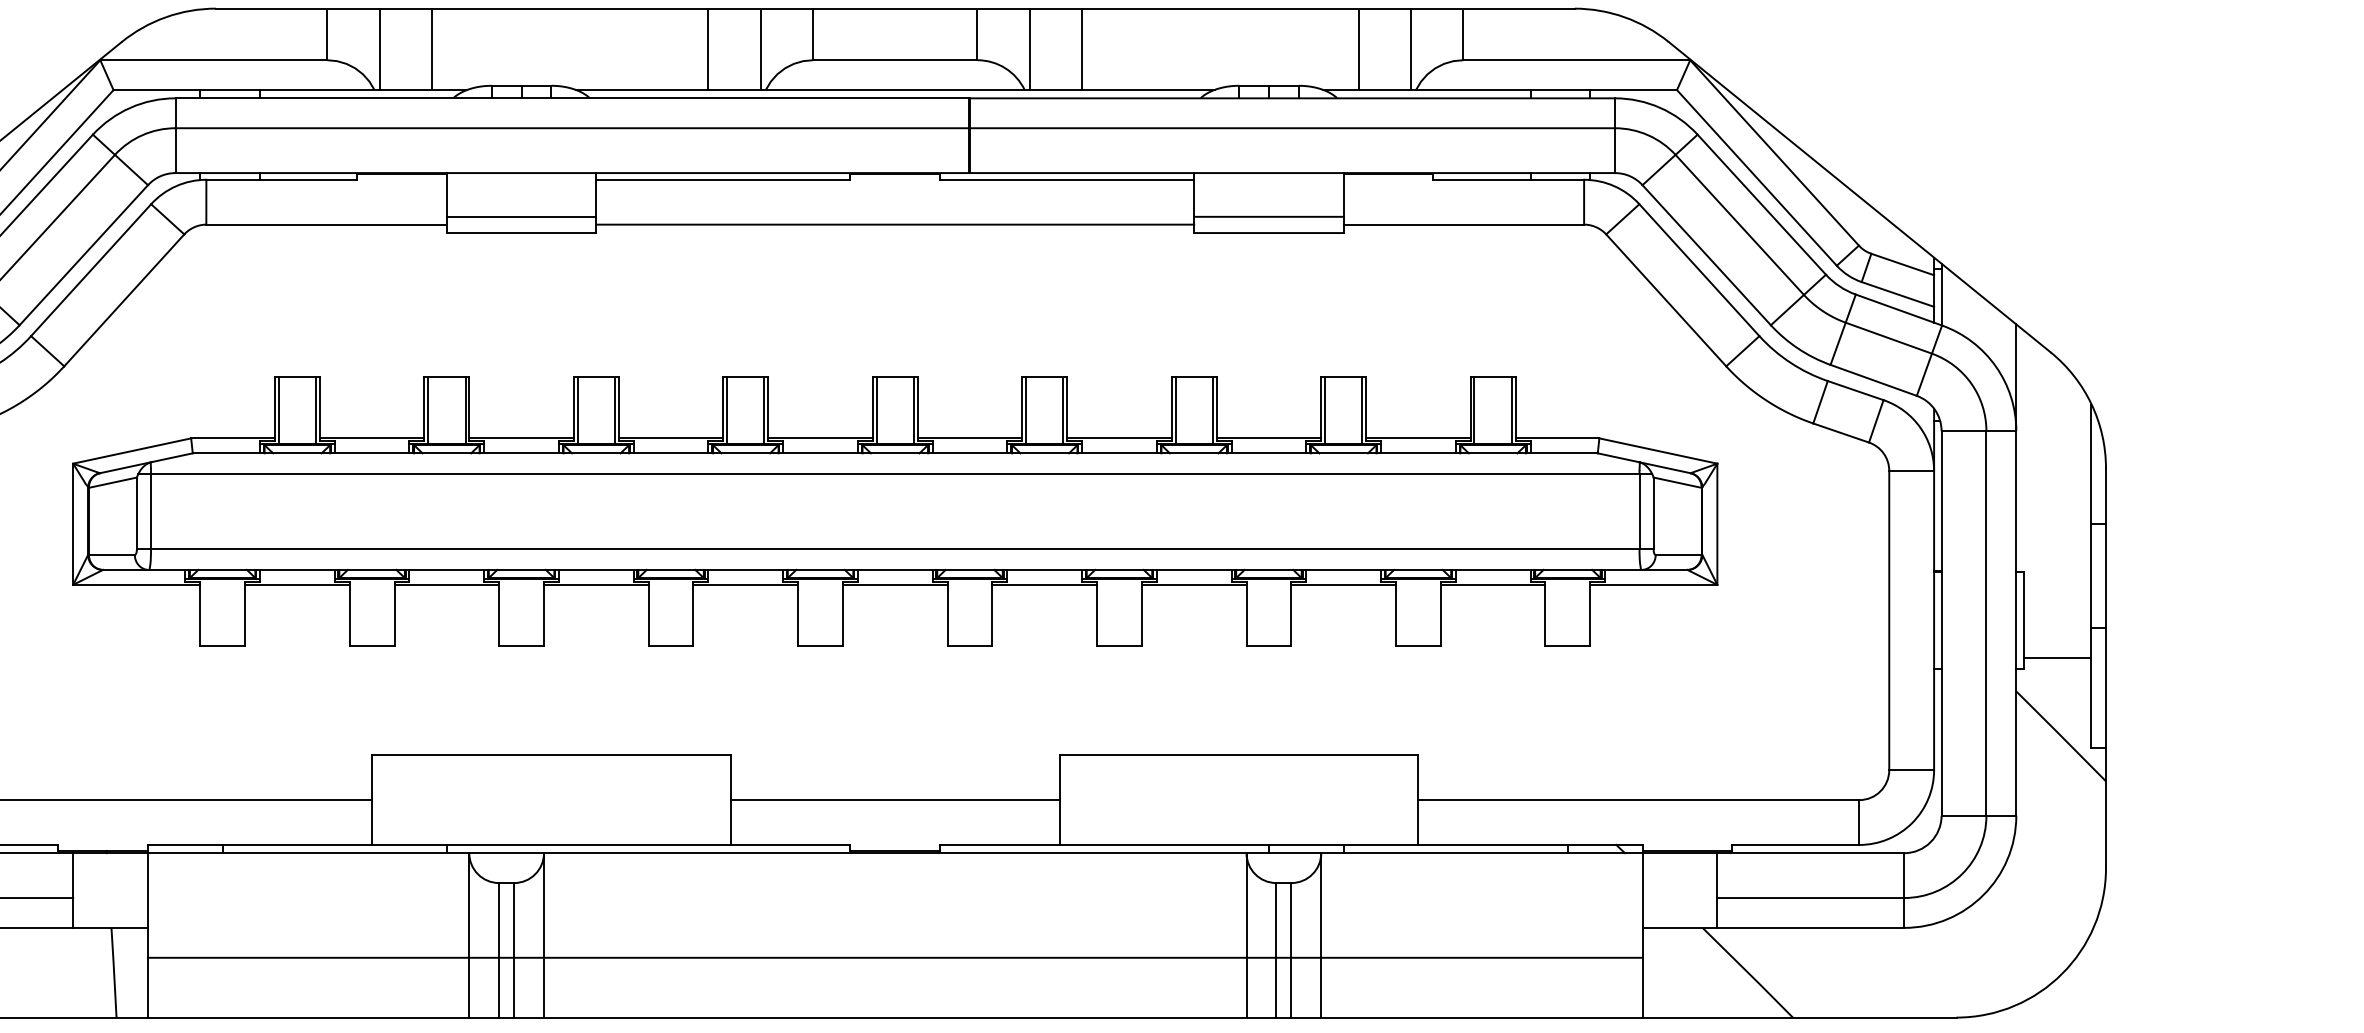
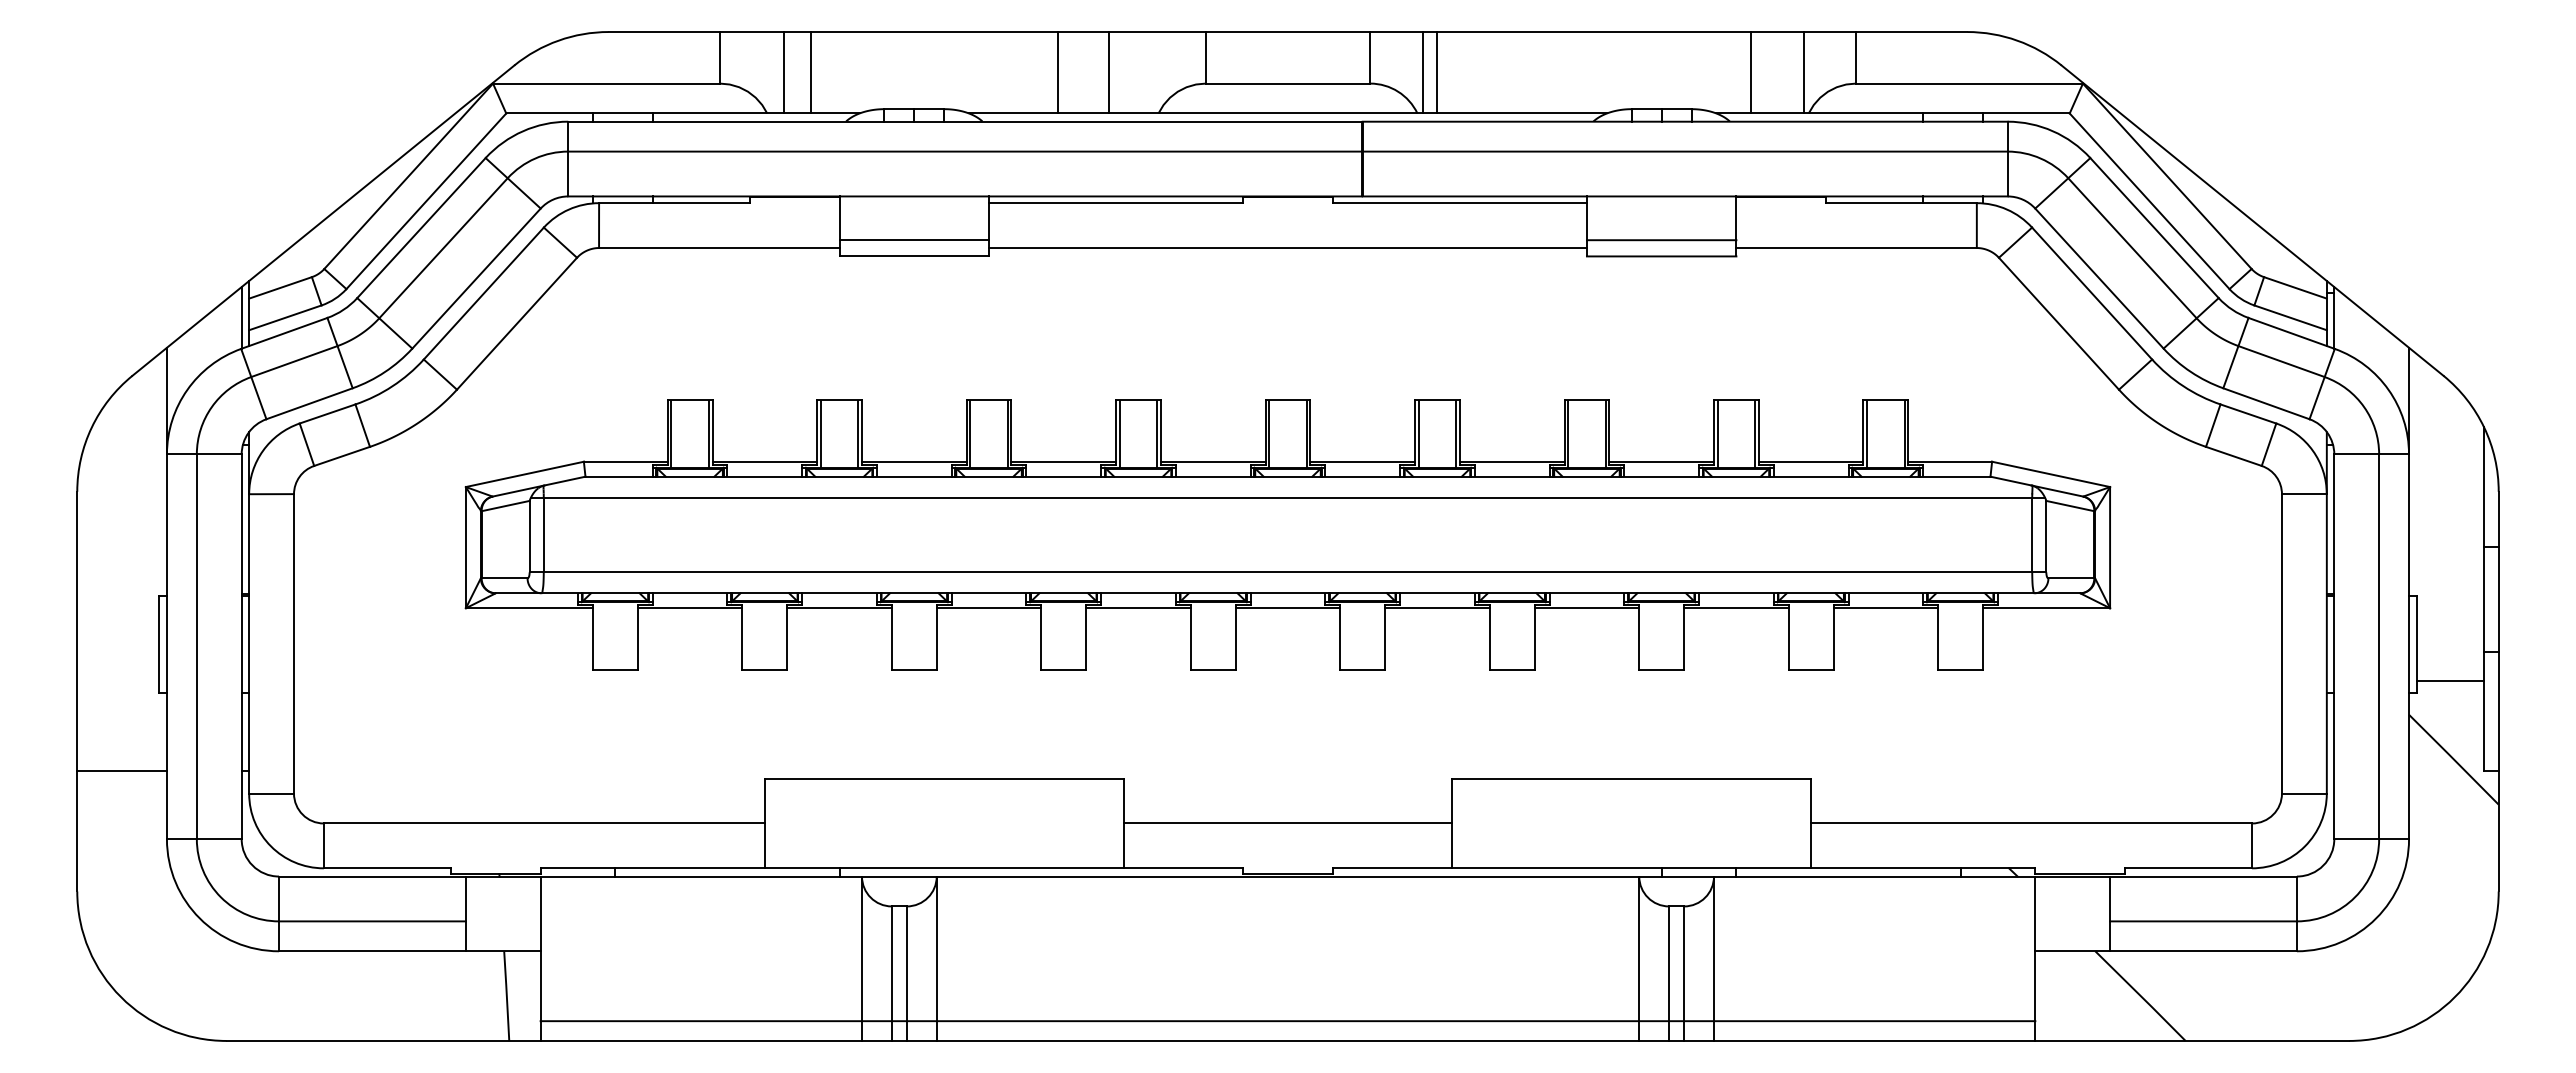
line: (379, 49) -> (811, 72), moved
line: (431, 49) -> (783, 72), moved
line: (708, 49) -> (1058, 72), moved
line: (760, 49) -> (1109, 72), moved
line: (1081, 49) -> (1436, 72), moved
line: (894, 958) -> (1287, 1021), moved

